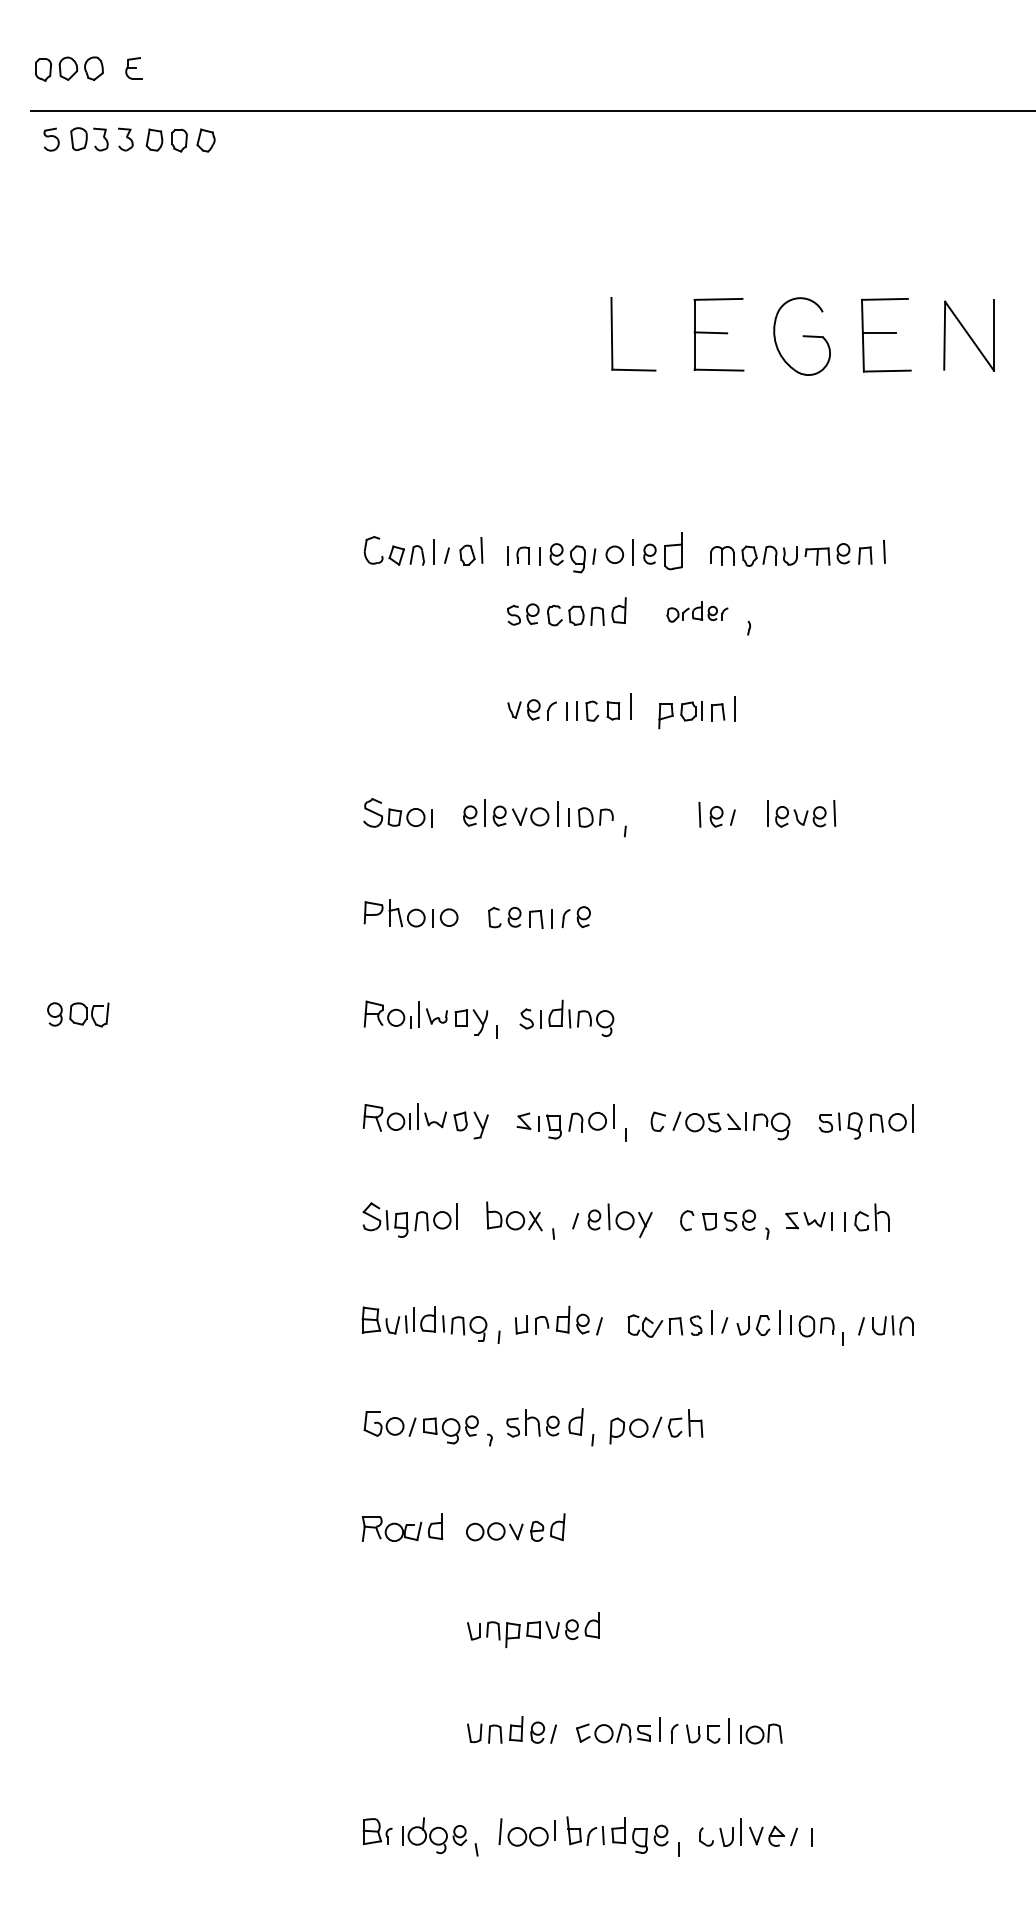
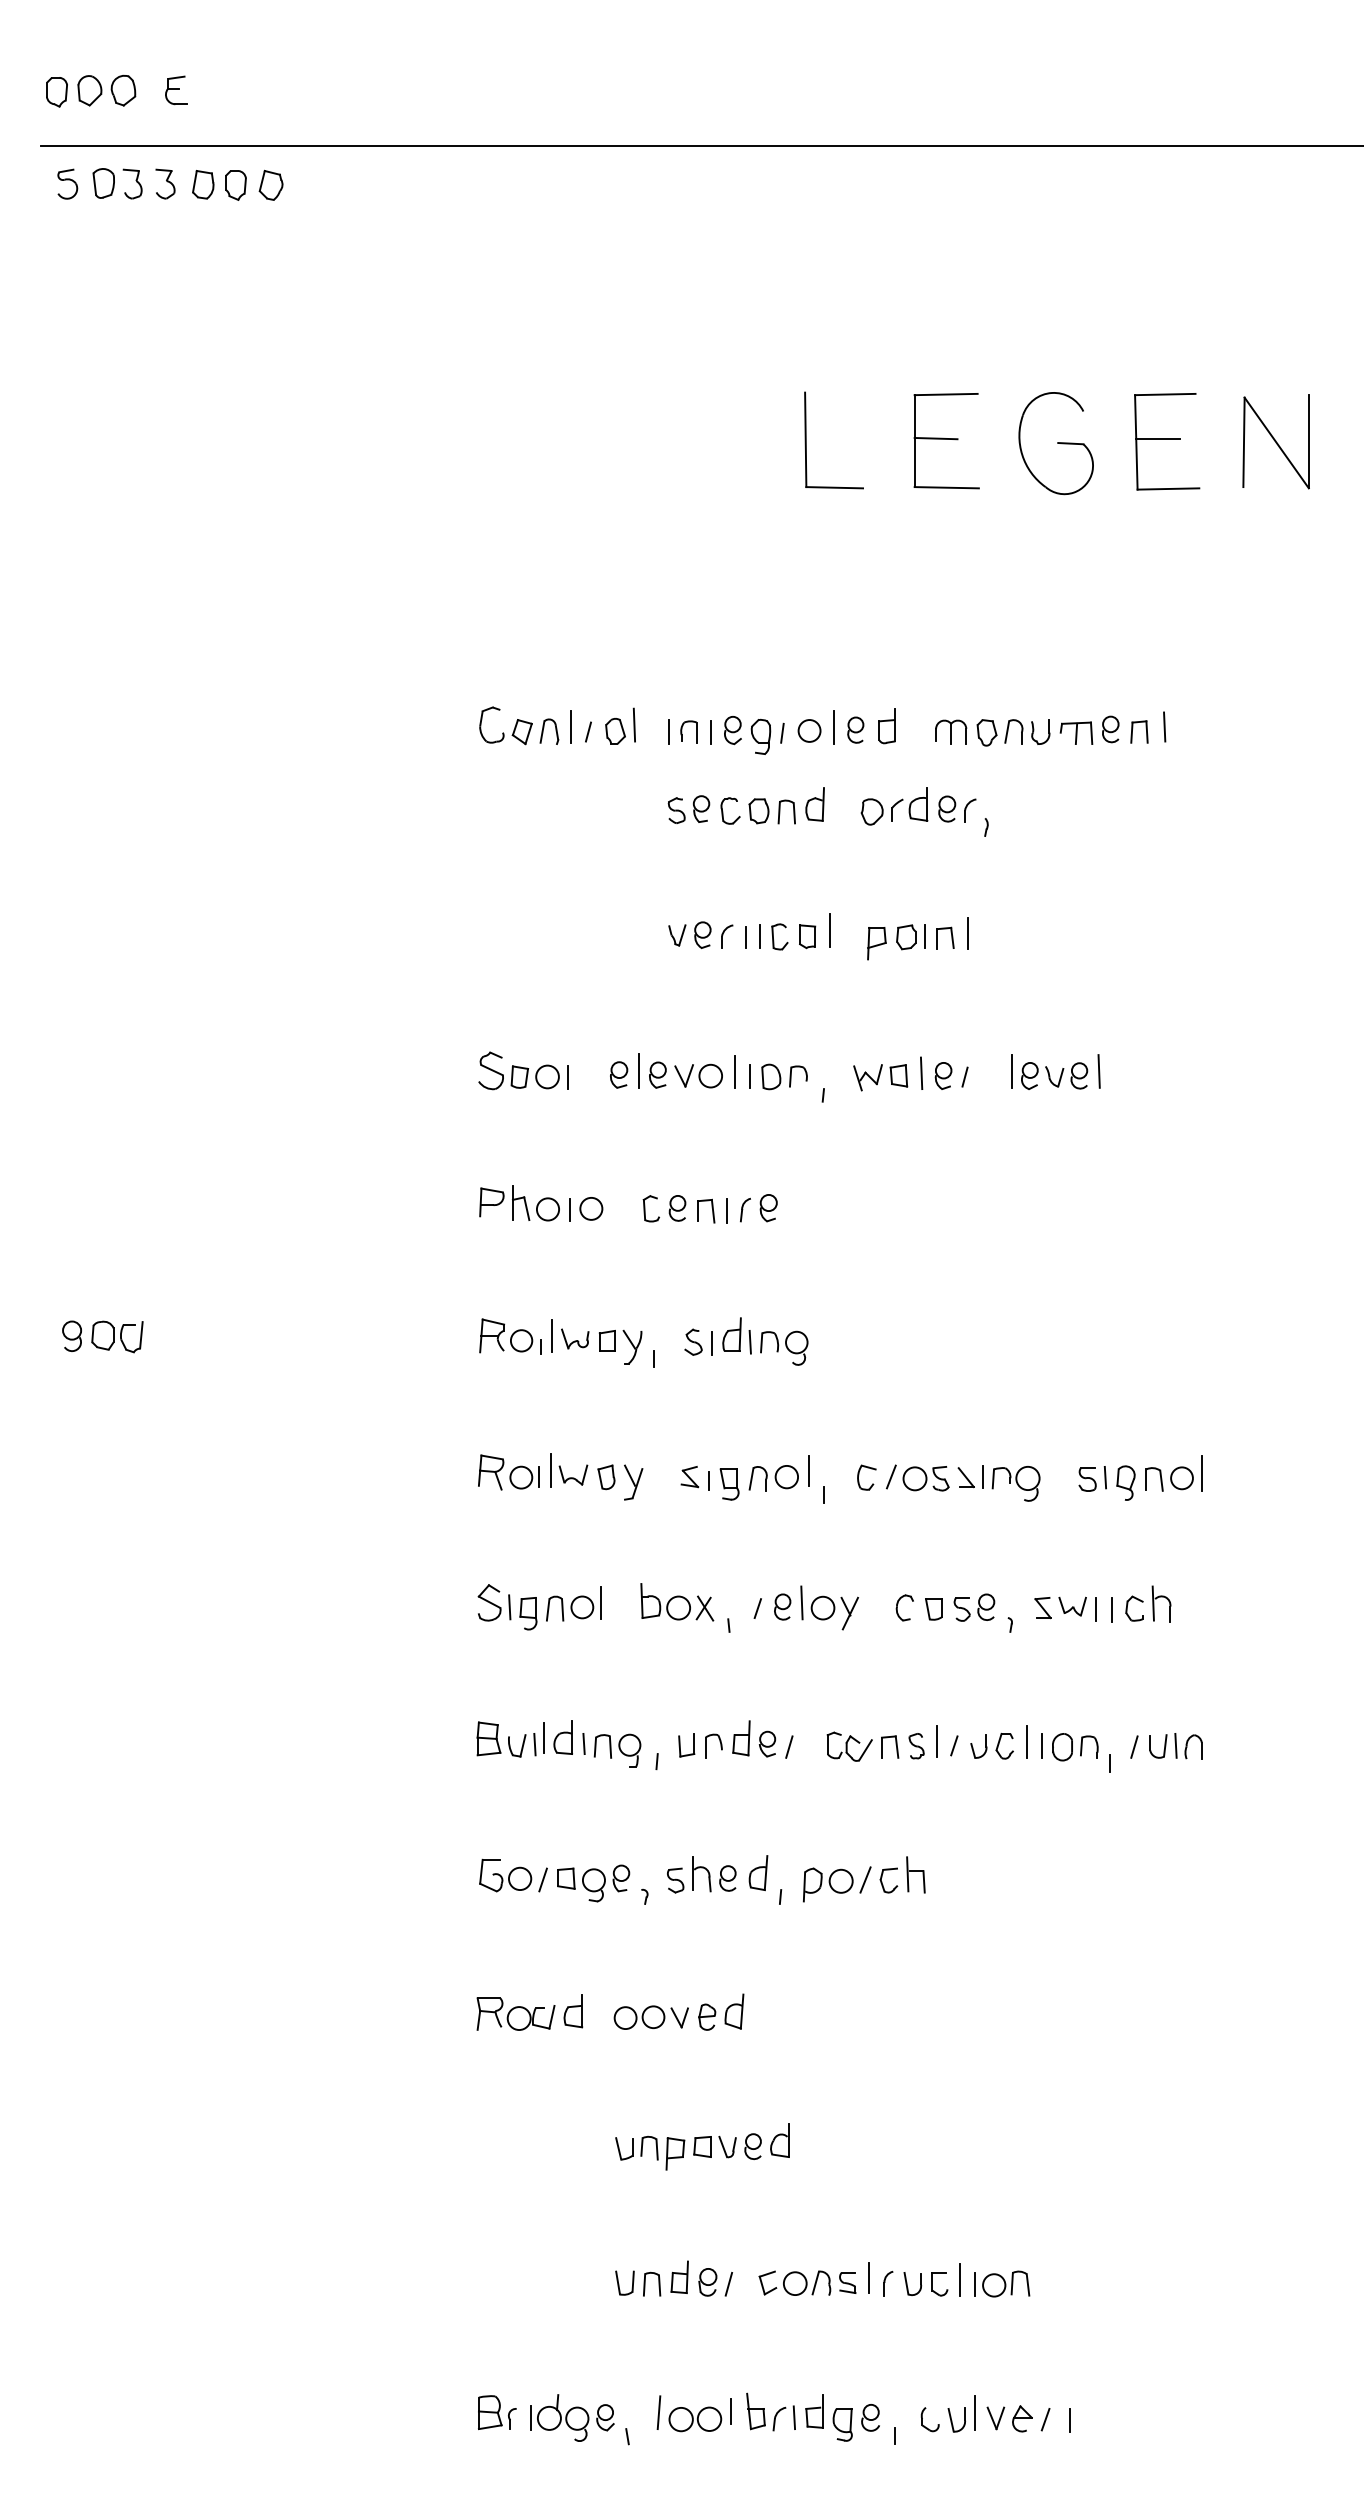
part: (673, 551) -> (886, 726), size x0.71
part: (697, 611) -> (918, 805), size x1.43
part: (668, 817) -> (880, 1076), added

